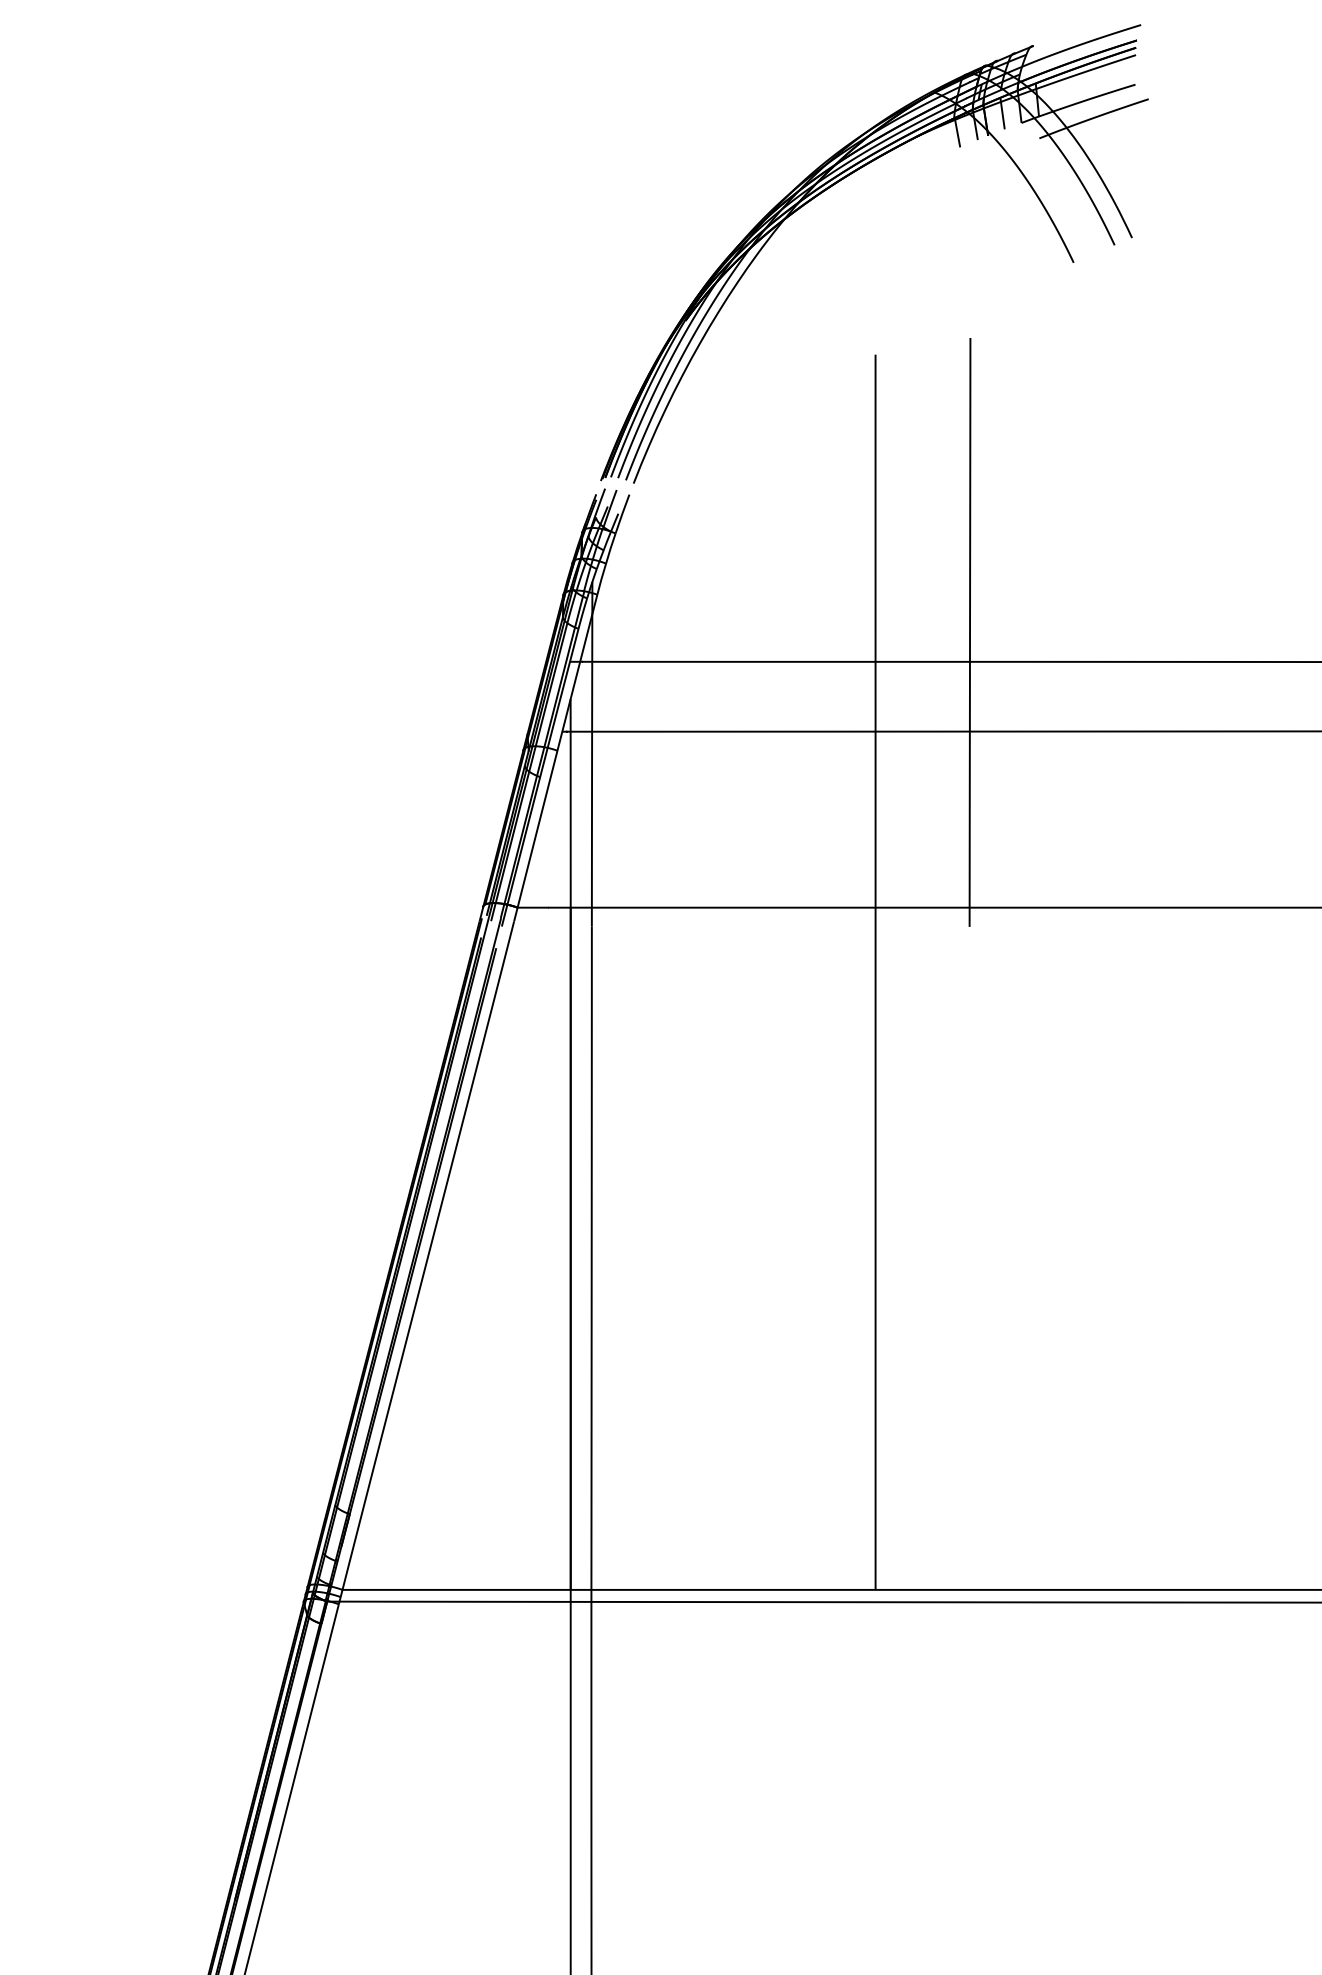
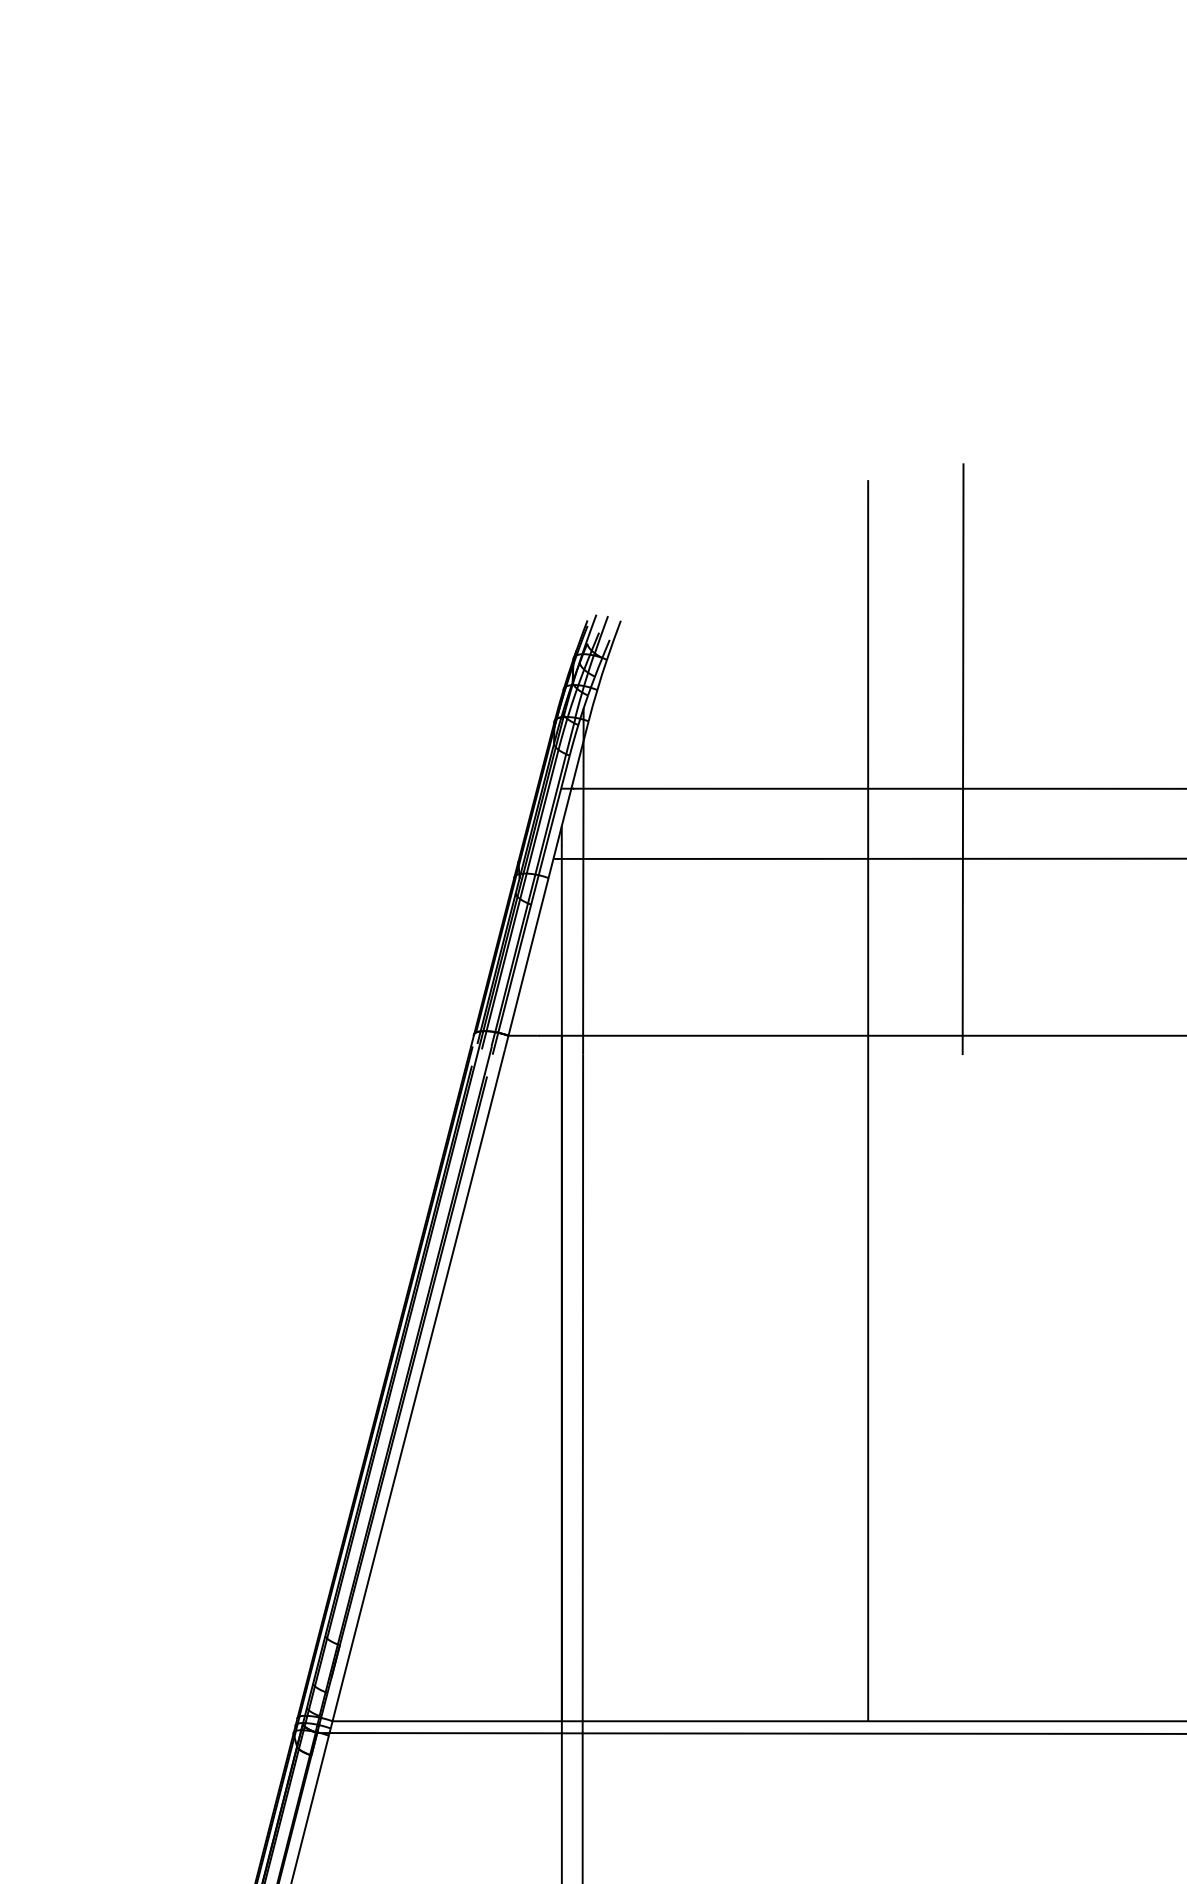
part: (831, 187) -> (823, 312), removed

